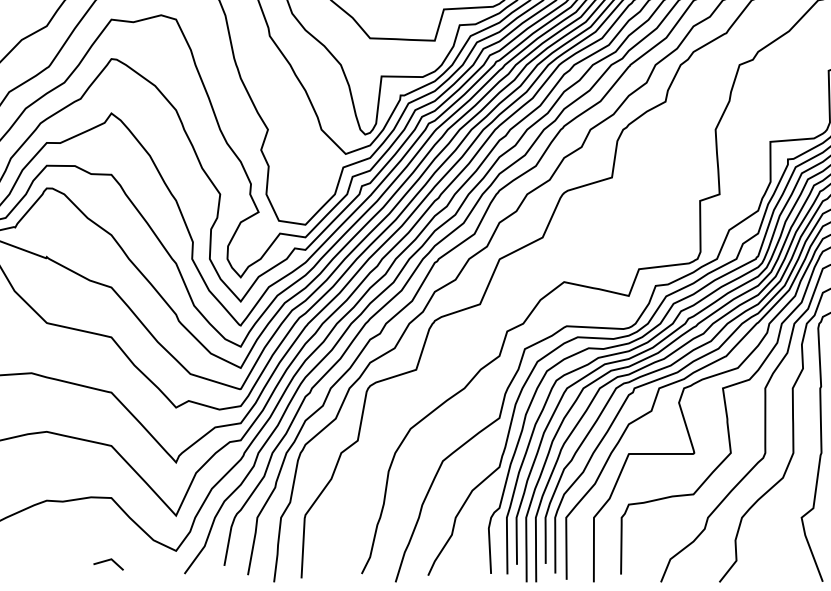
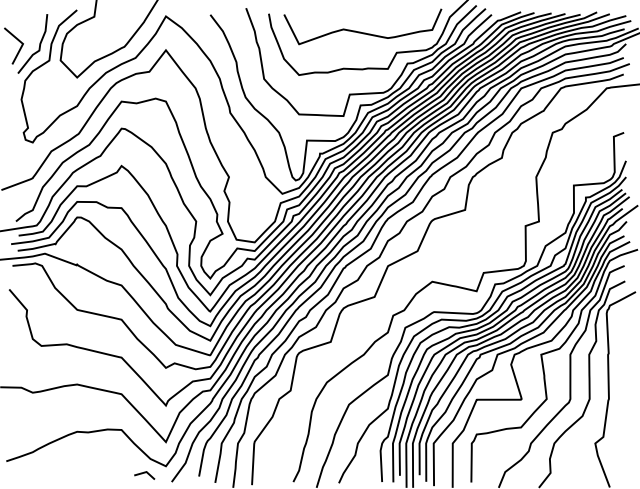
line: (108, 561) -> (144, 473), moved

